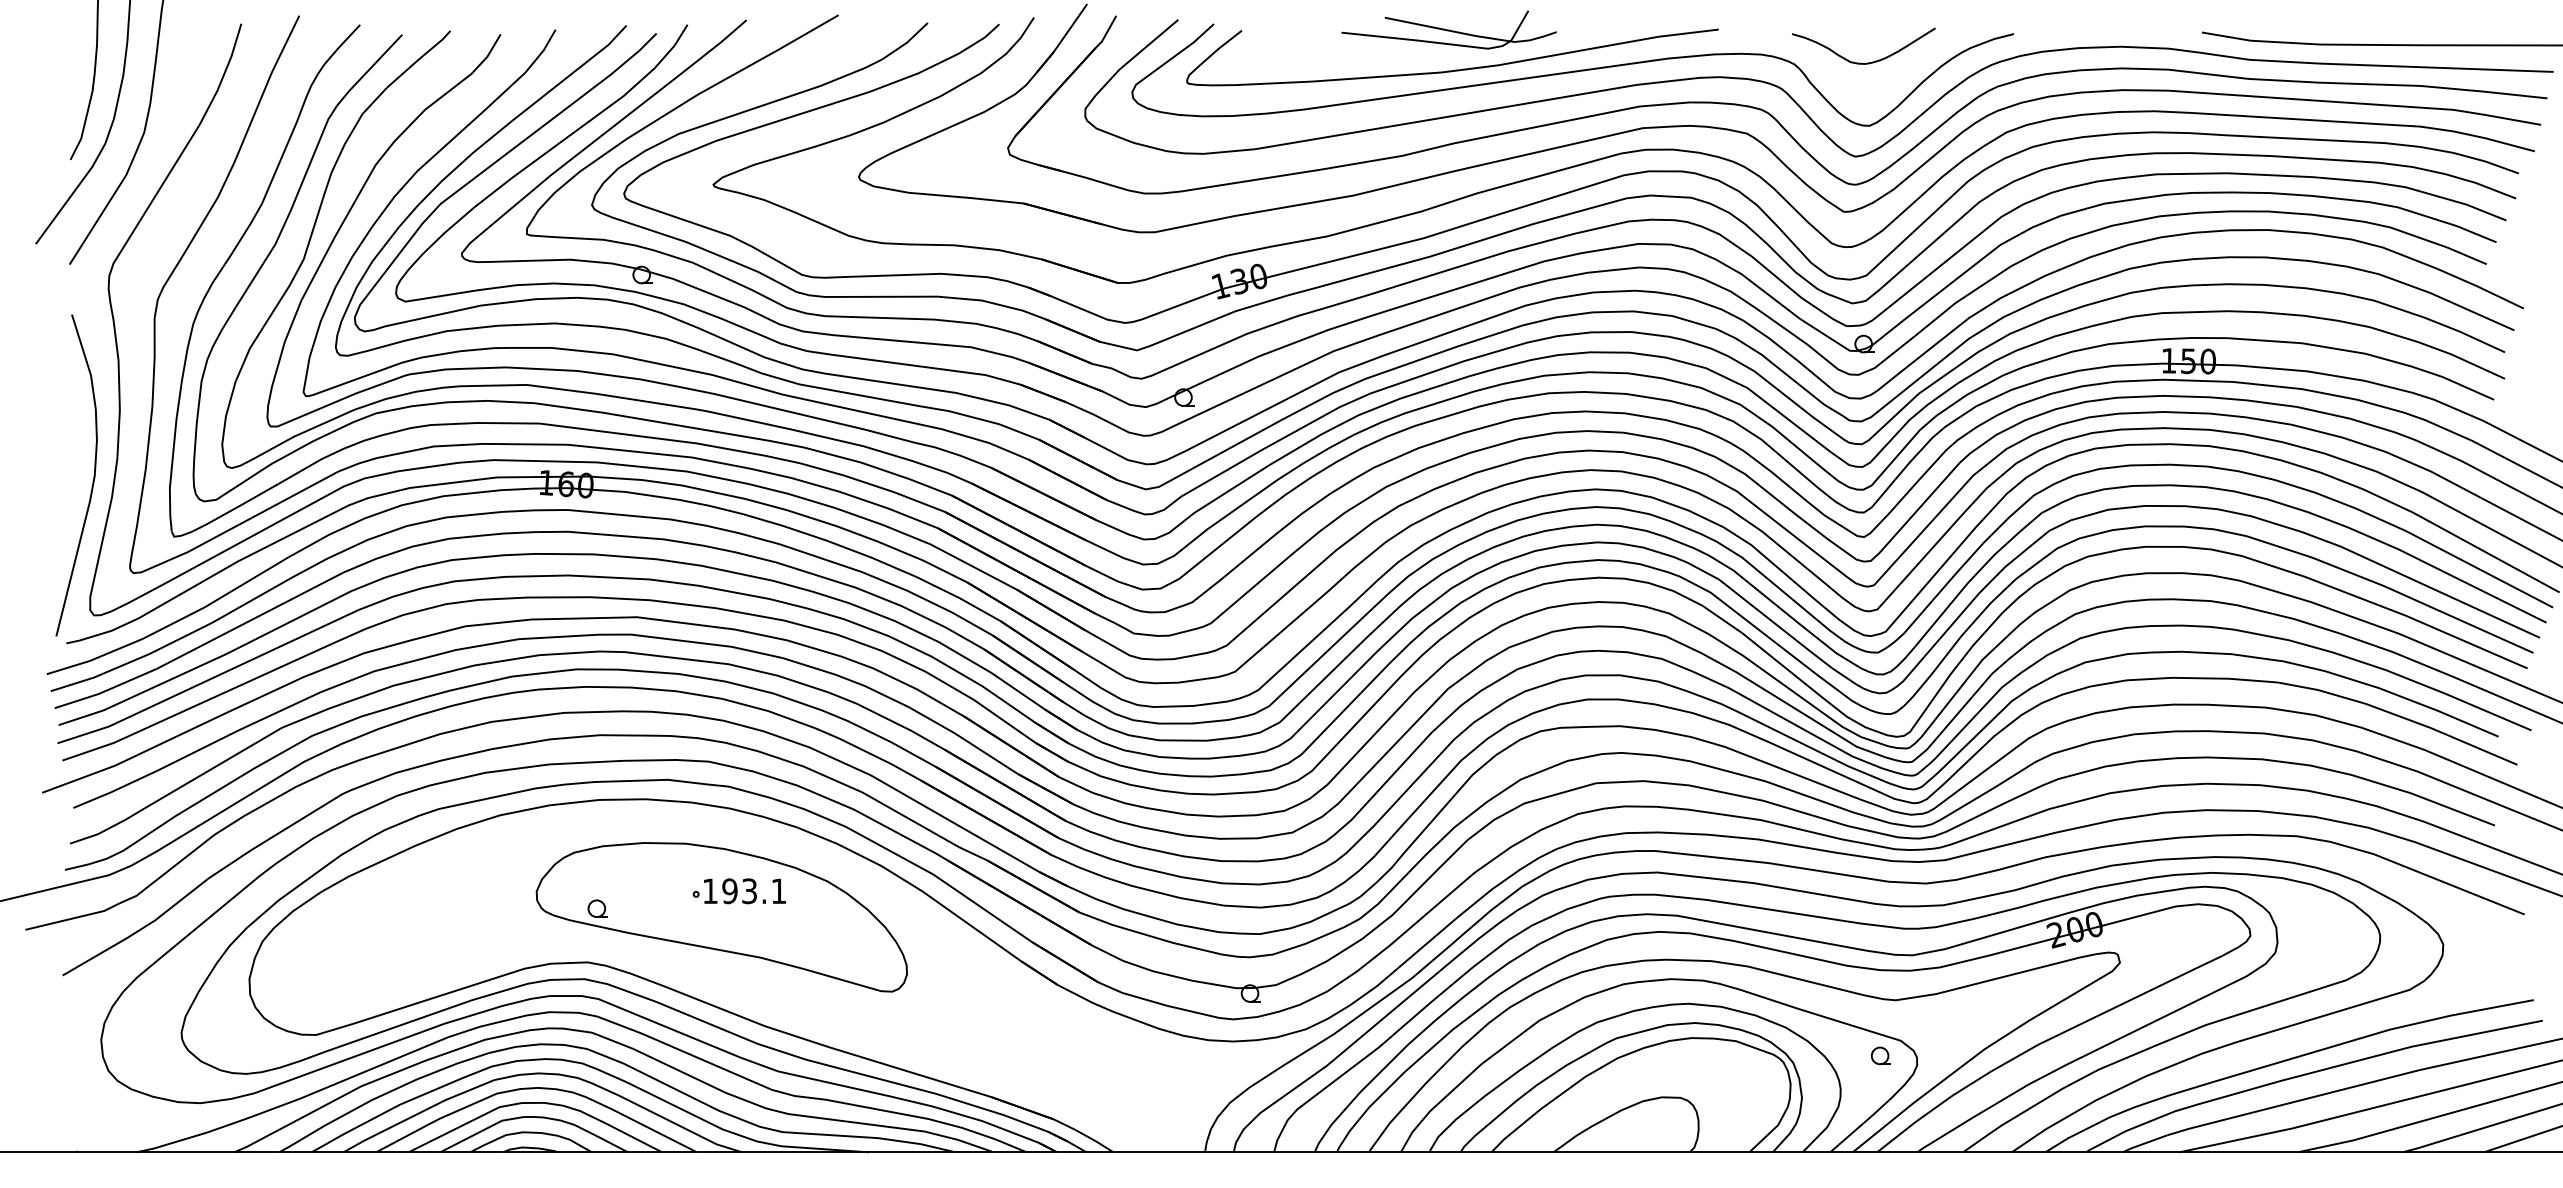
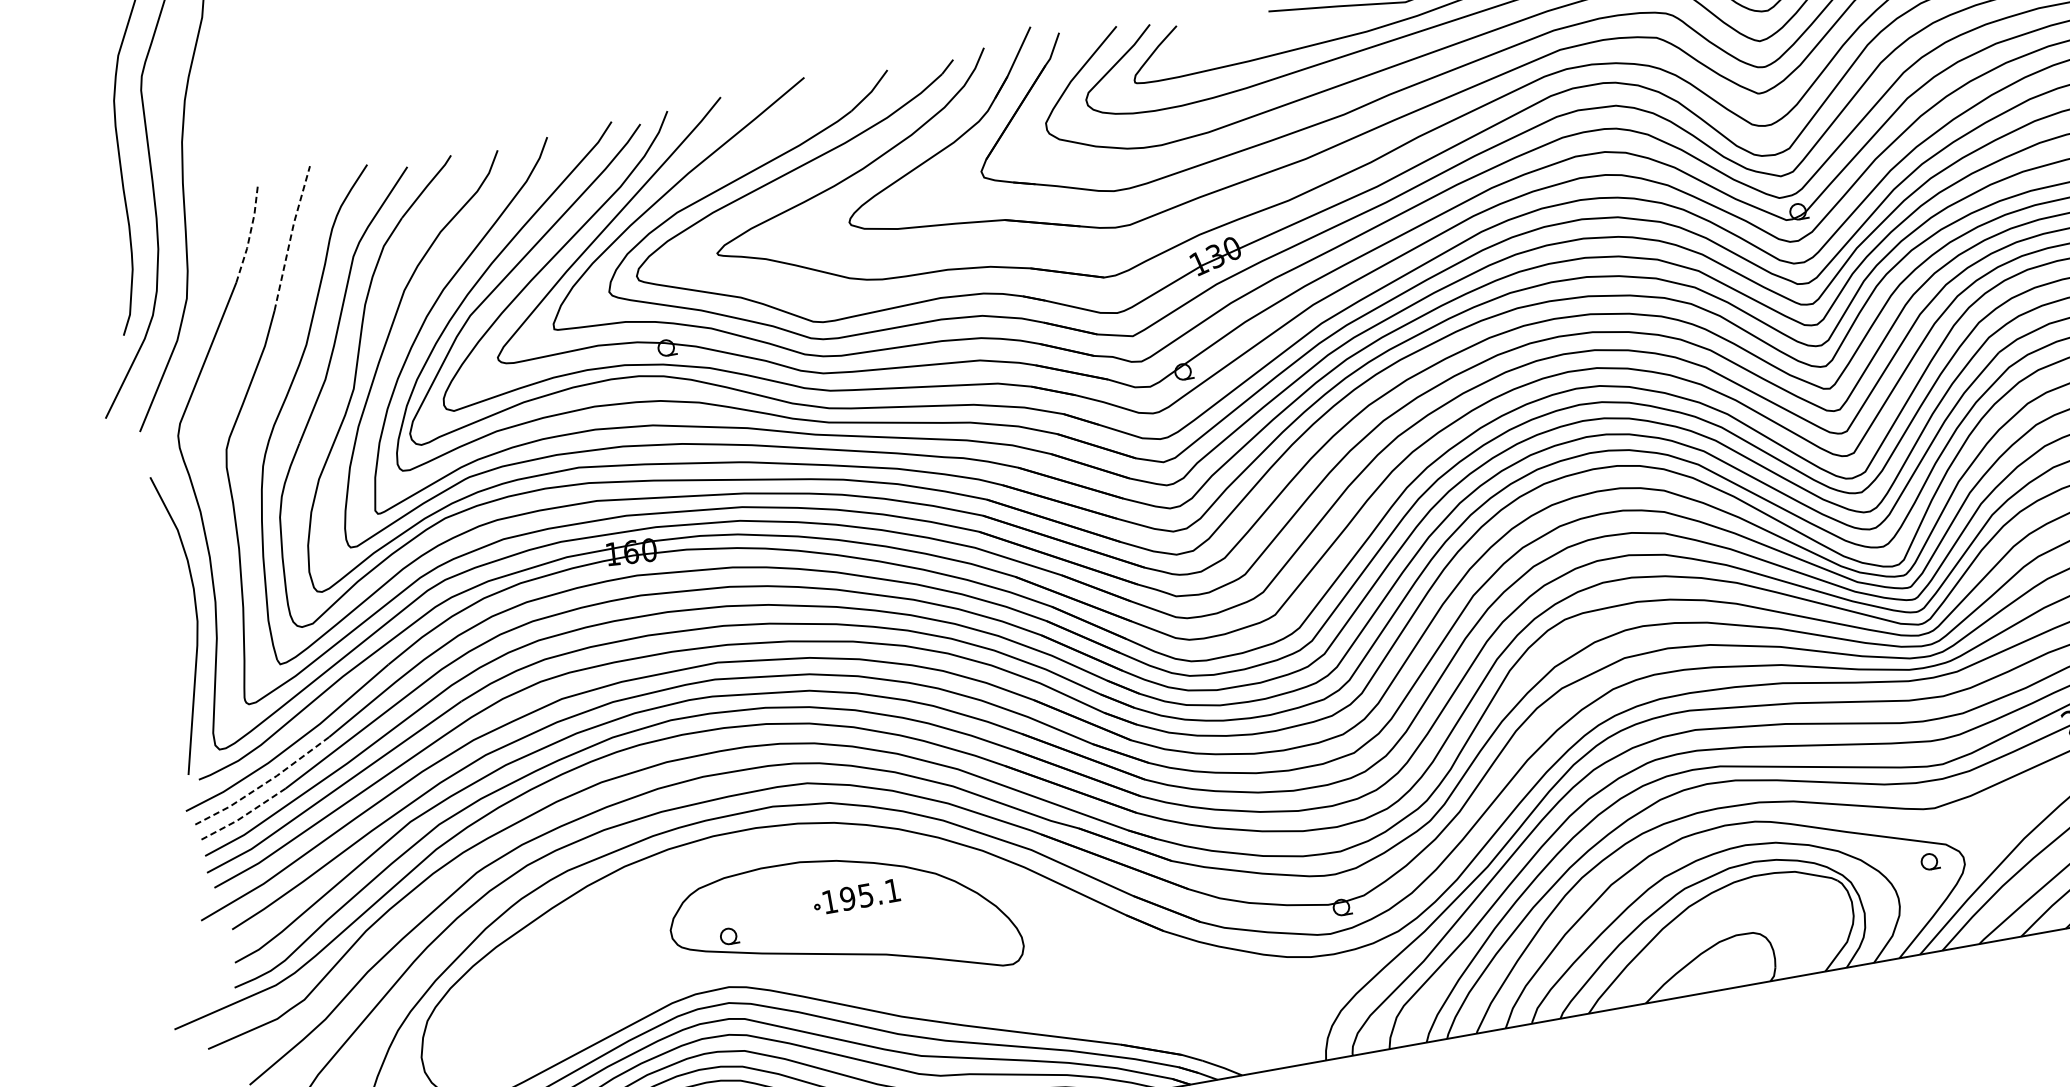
line: (223, 75) -> (250, 233), solid -> dashed
line: (265, 87) -> (290, 237), solid -> dashed
line: (132, 661) -> (262, 785), solid -> dashed
line: (105, 691) -> (242, 817), solid -> dashed
text: (749, 890) -> (865, 894), 193.1 -> 195.1

